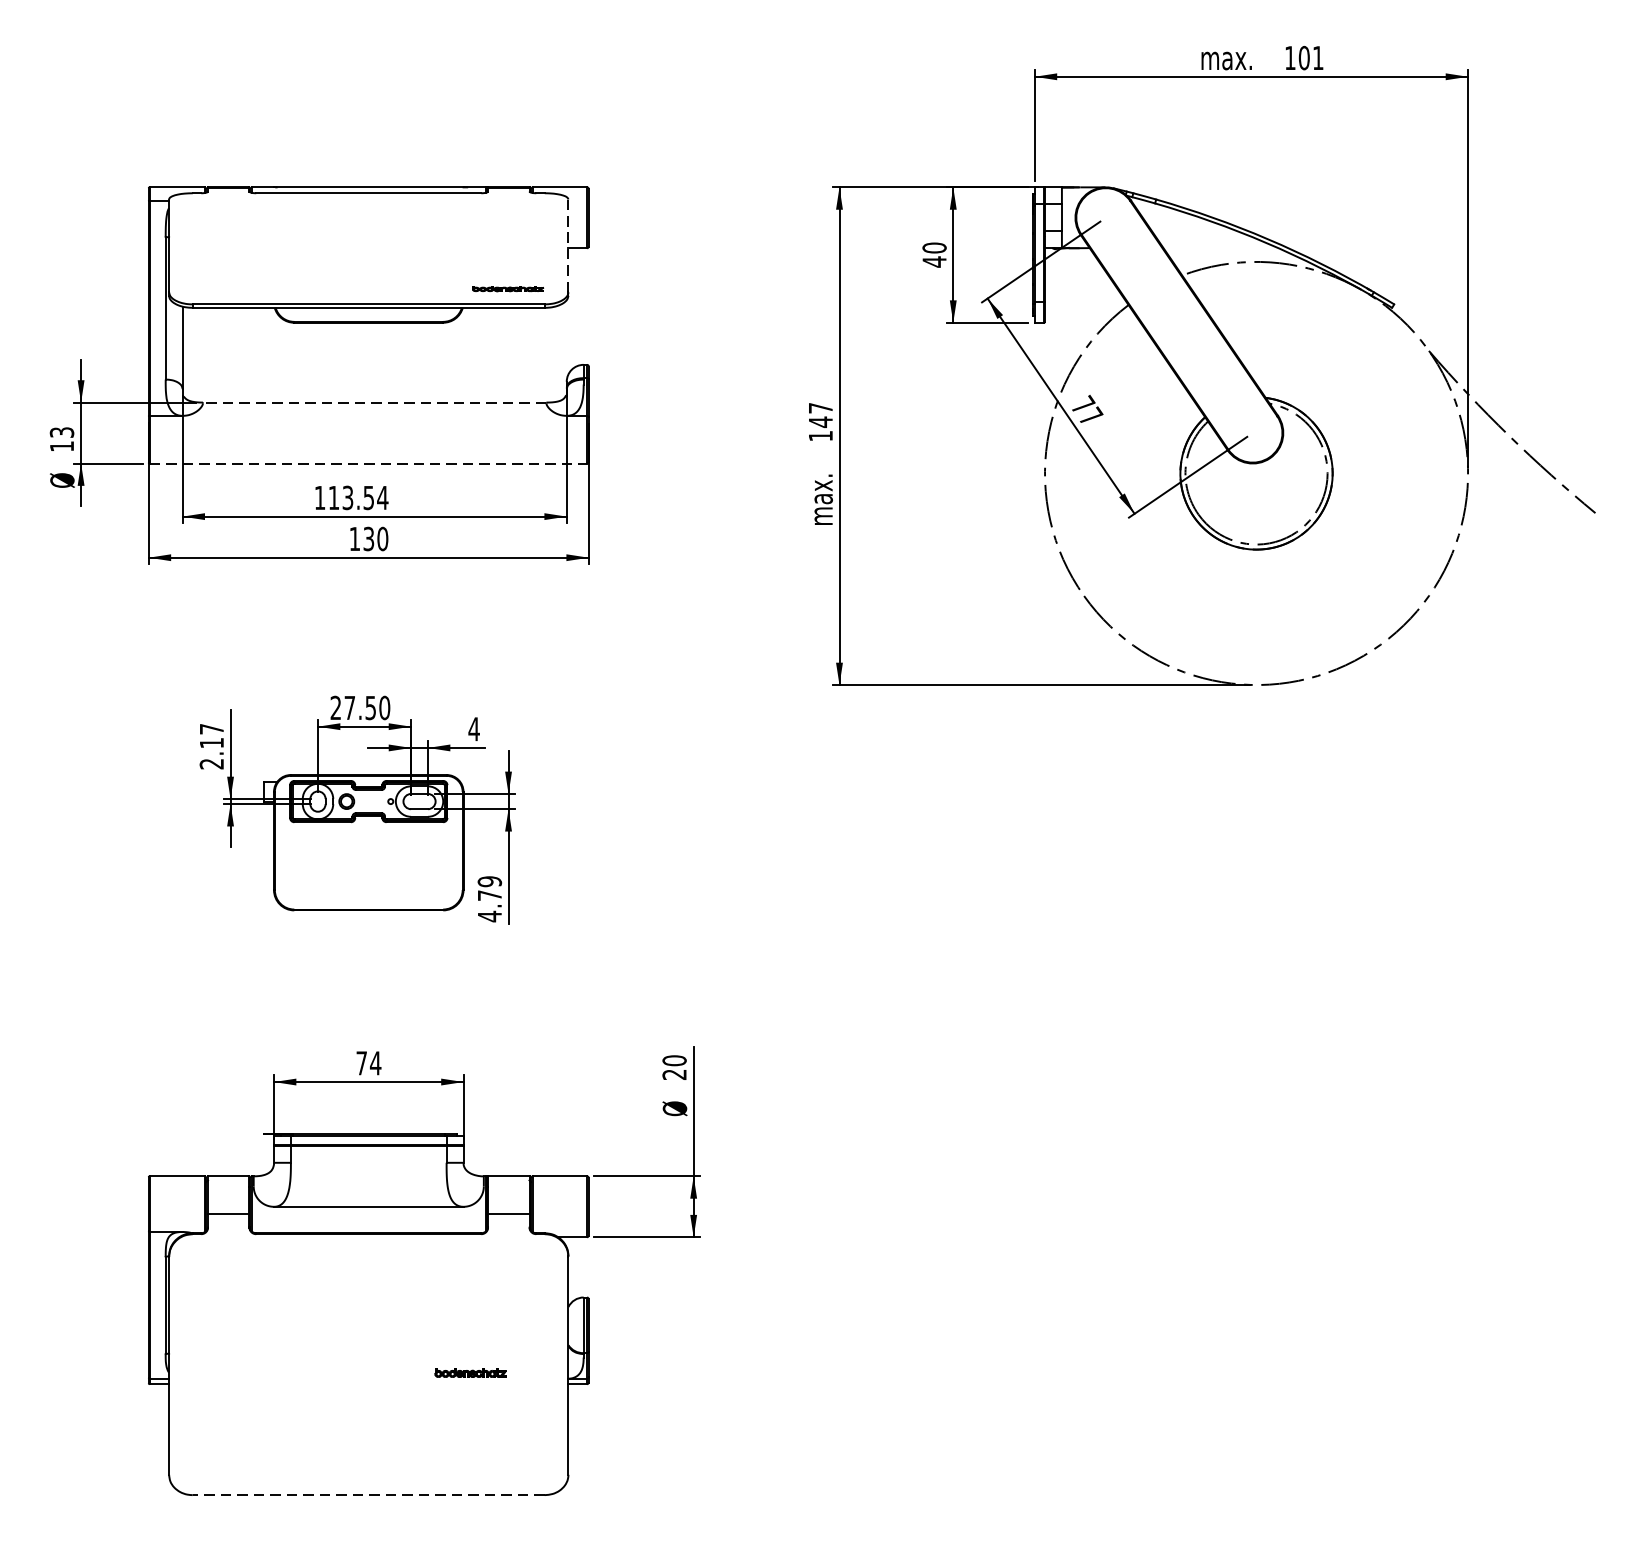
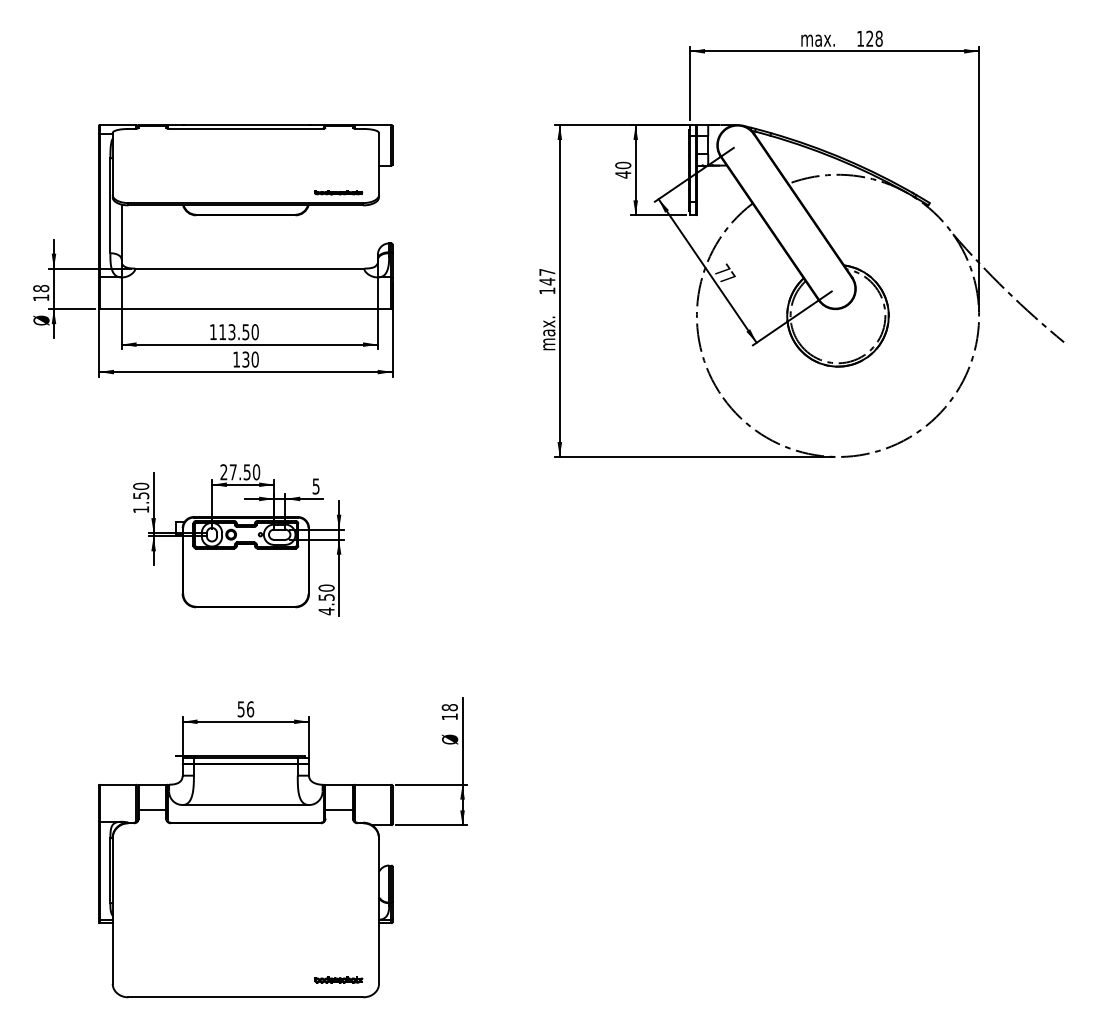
text: (1311, 57) -> (874, 38), 101 -> 128
line: (569, 246) -> (379, 164), dashed -> solid
line: (374, 402) -> (249, 268), dashed -> solid
text: (62, 432) -> (41, 288), 13 -> 18
line: (368, 463) -> (245, 309), dashed -> solid
text: (383, 498) -> (255, 332), 113.54 -> 113.50
text: (473, 729) -> (315, 486), 4 -> 5
text: (212, 745) -> (141, 497), 2.17 -> 1.50
text: (489, 888) -> (326, 592), 4.79 -> 4.50
text: (368, 1063) -> (245, 709), 74 -> 56
text: (674, 1068) -> (449, 712), 20 -> 18
part: (470, 1372) -> (338, 979), moved
line: (368, 1495) -> (245, 997), dashed -> solid

